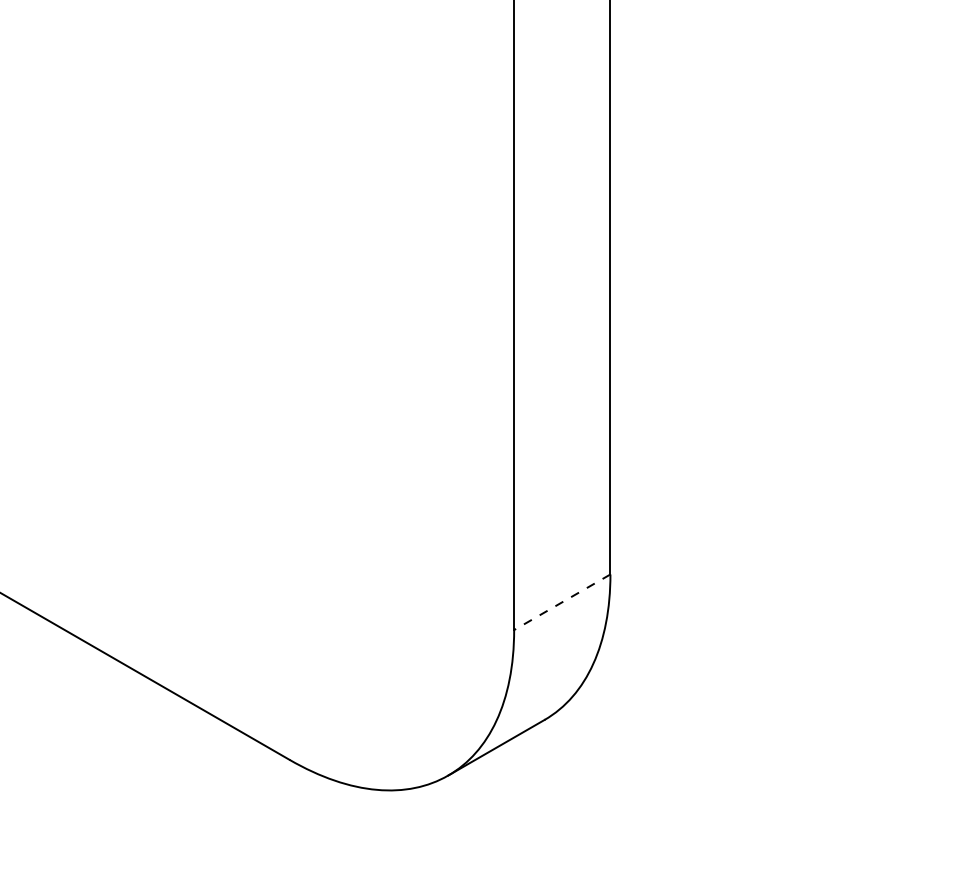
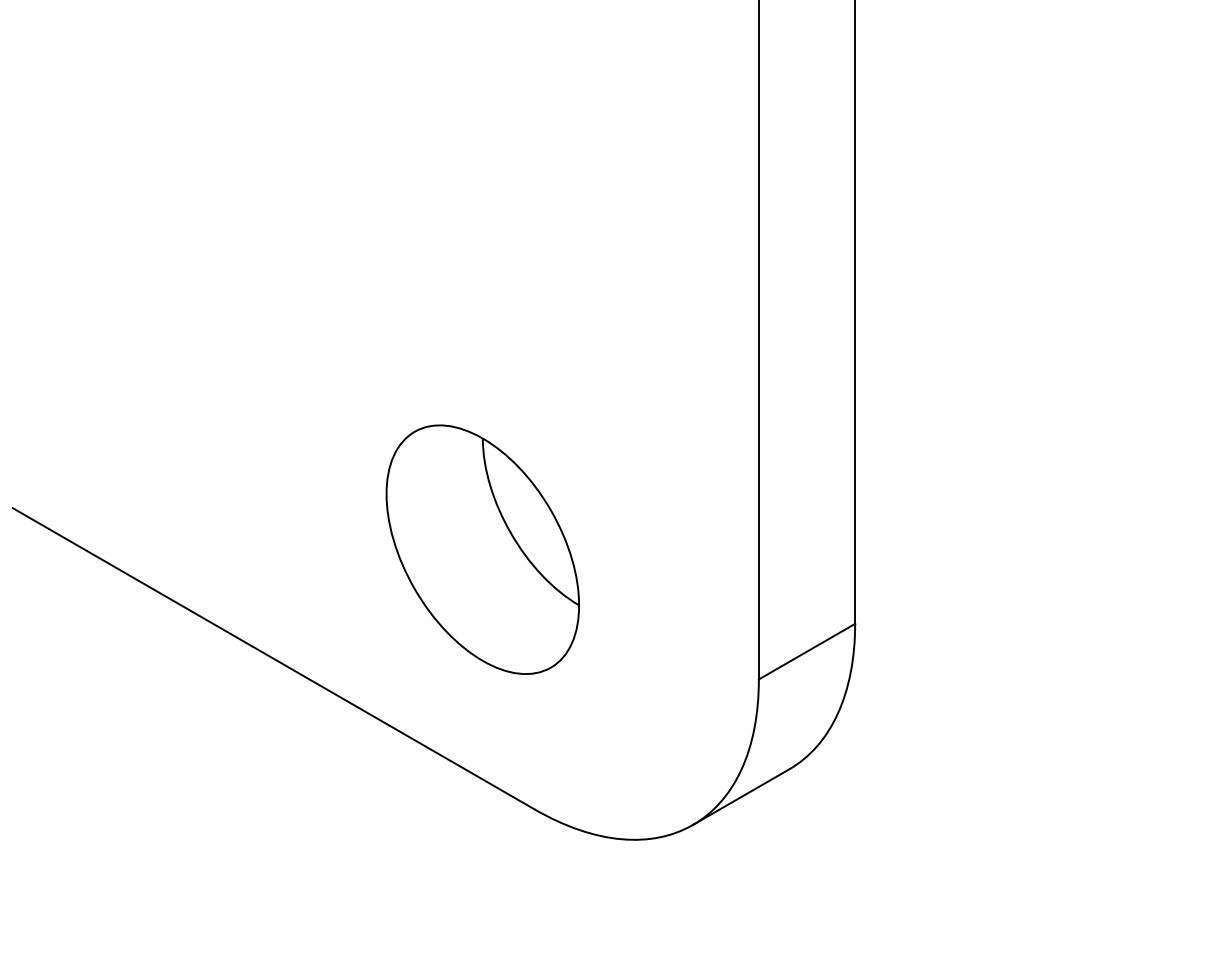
part: (237, 500) -> (482, 549), added
line: (562, 602) -> (807, 651), dashed -> solid

